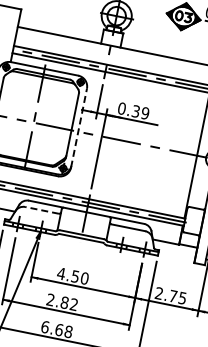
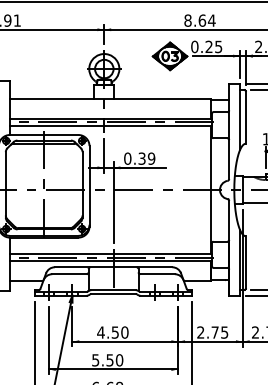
line: (79, 127) -> (89, 185), dashed -> solid
line: (41, 210) -> (69, 274), dashed -> solid
text: (62, 302) -> (107, 360), 2.82 -> 5.50

